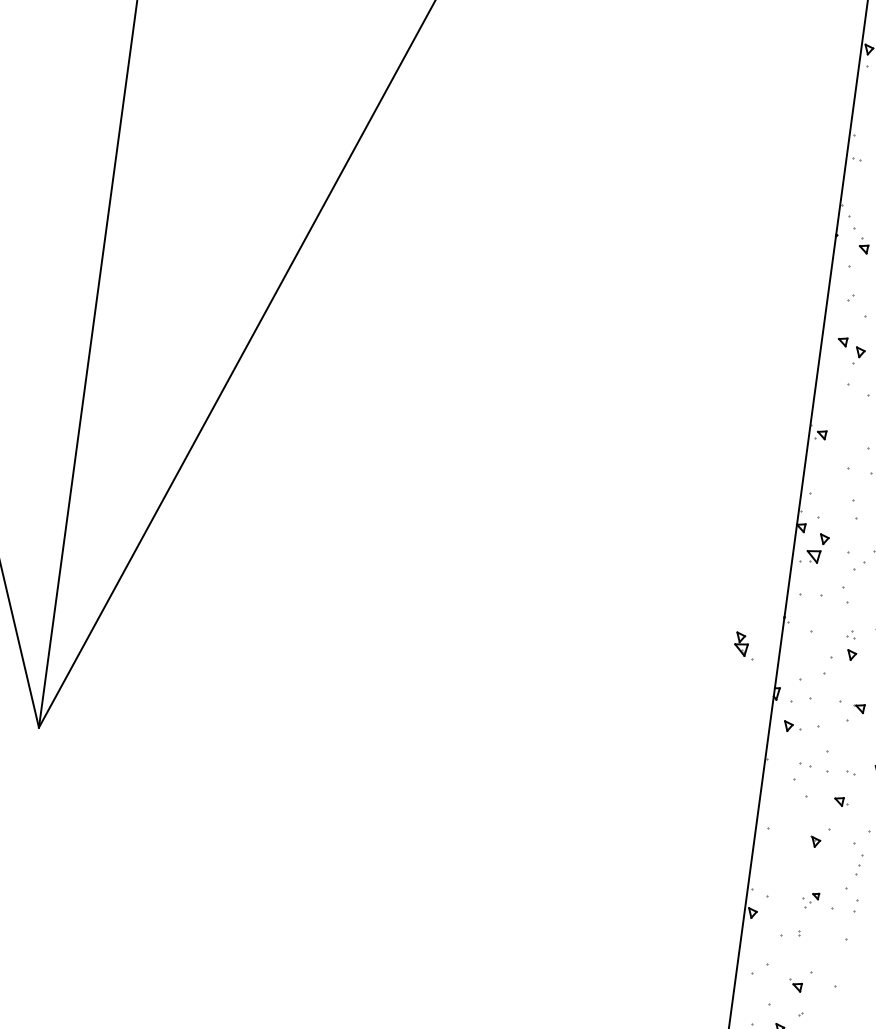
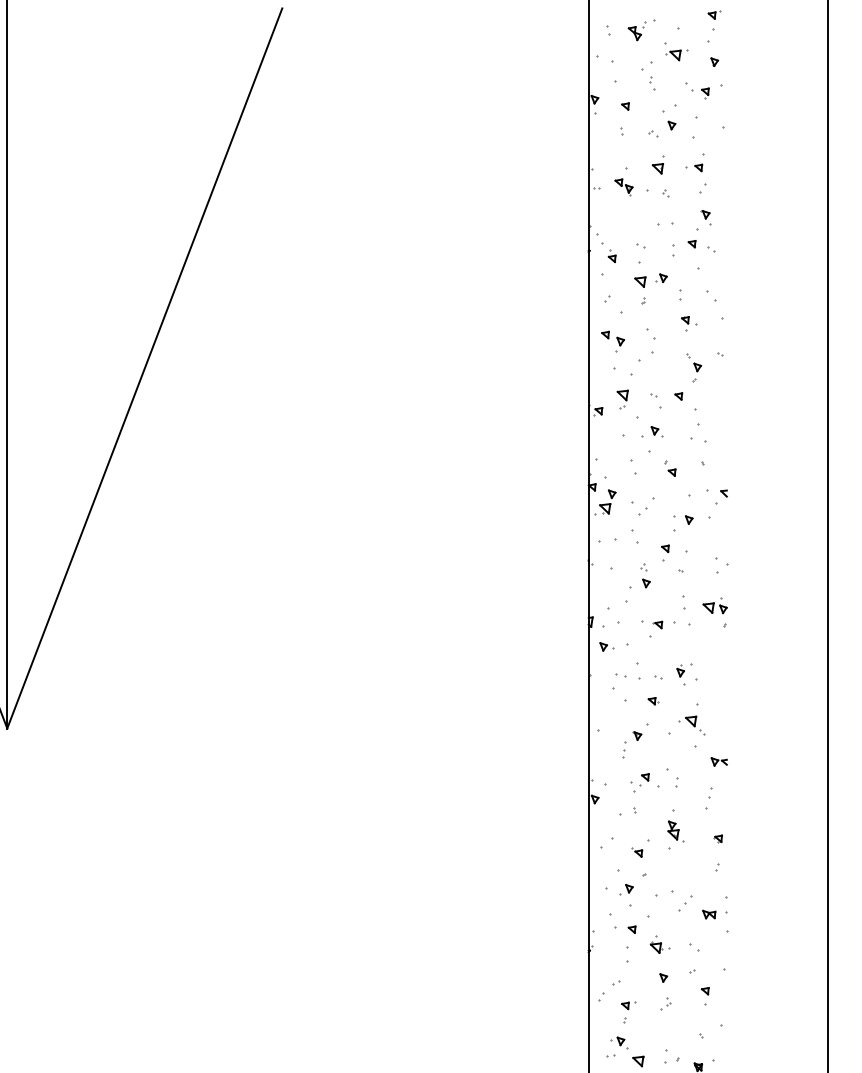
part: (852, 424) -> (622, 399), added
part: (743, 645) -> (675, 831), moved
part: (859, 865) -> (624, 749), moved
part: (810, 899) -> (639, 782), size x1.43

